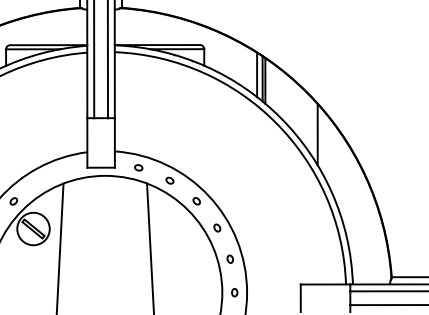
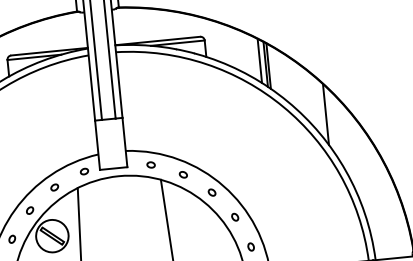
part: (71, 167) -> (84, 171), added
part: (40, 180) -> (54, 187), added

